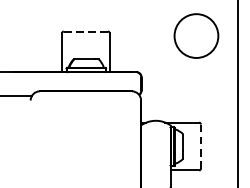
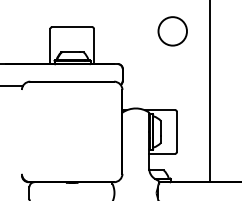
line: (85, 31) -> (71, 27), dashed -> solid
circle: (196, 36) -> (172, 31), size x0.71
line: (200, 146) -> (176, 131), dashed -> solid

